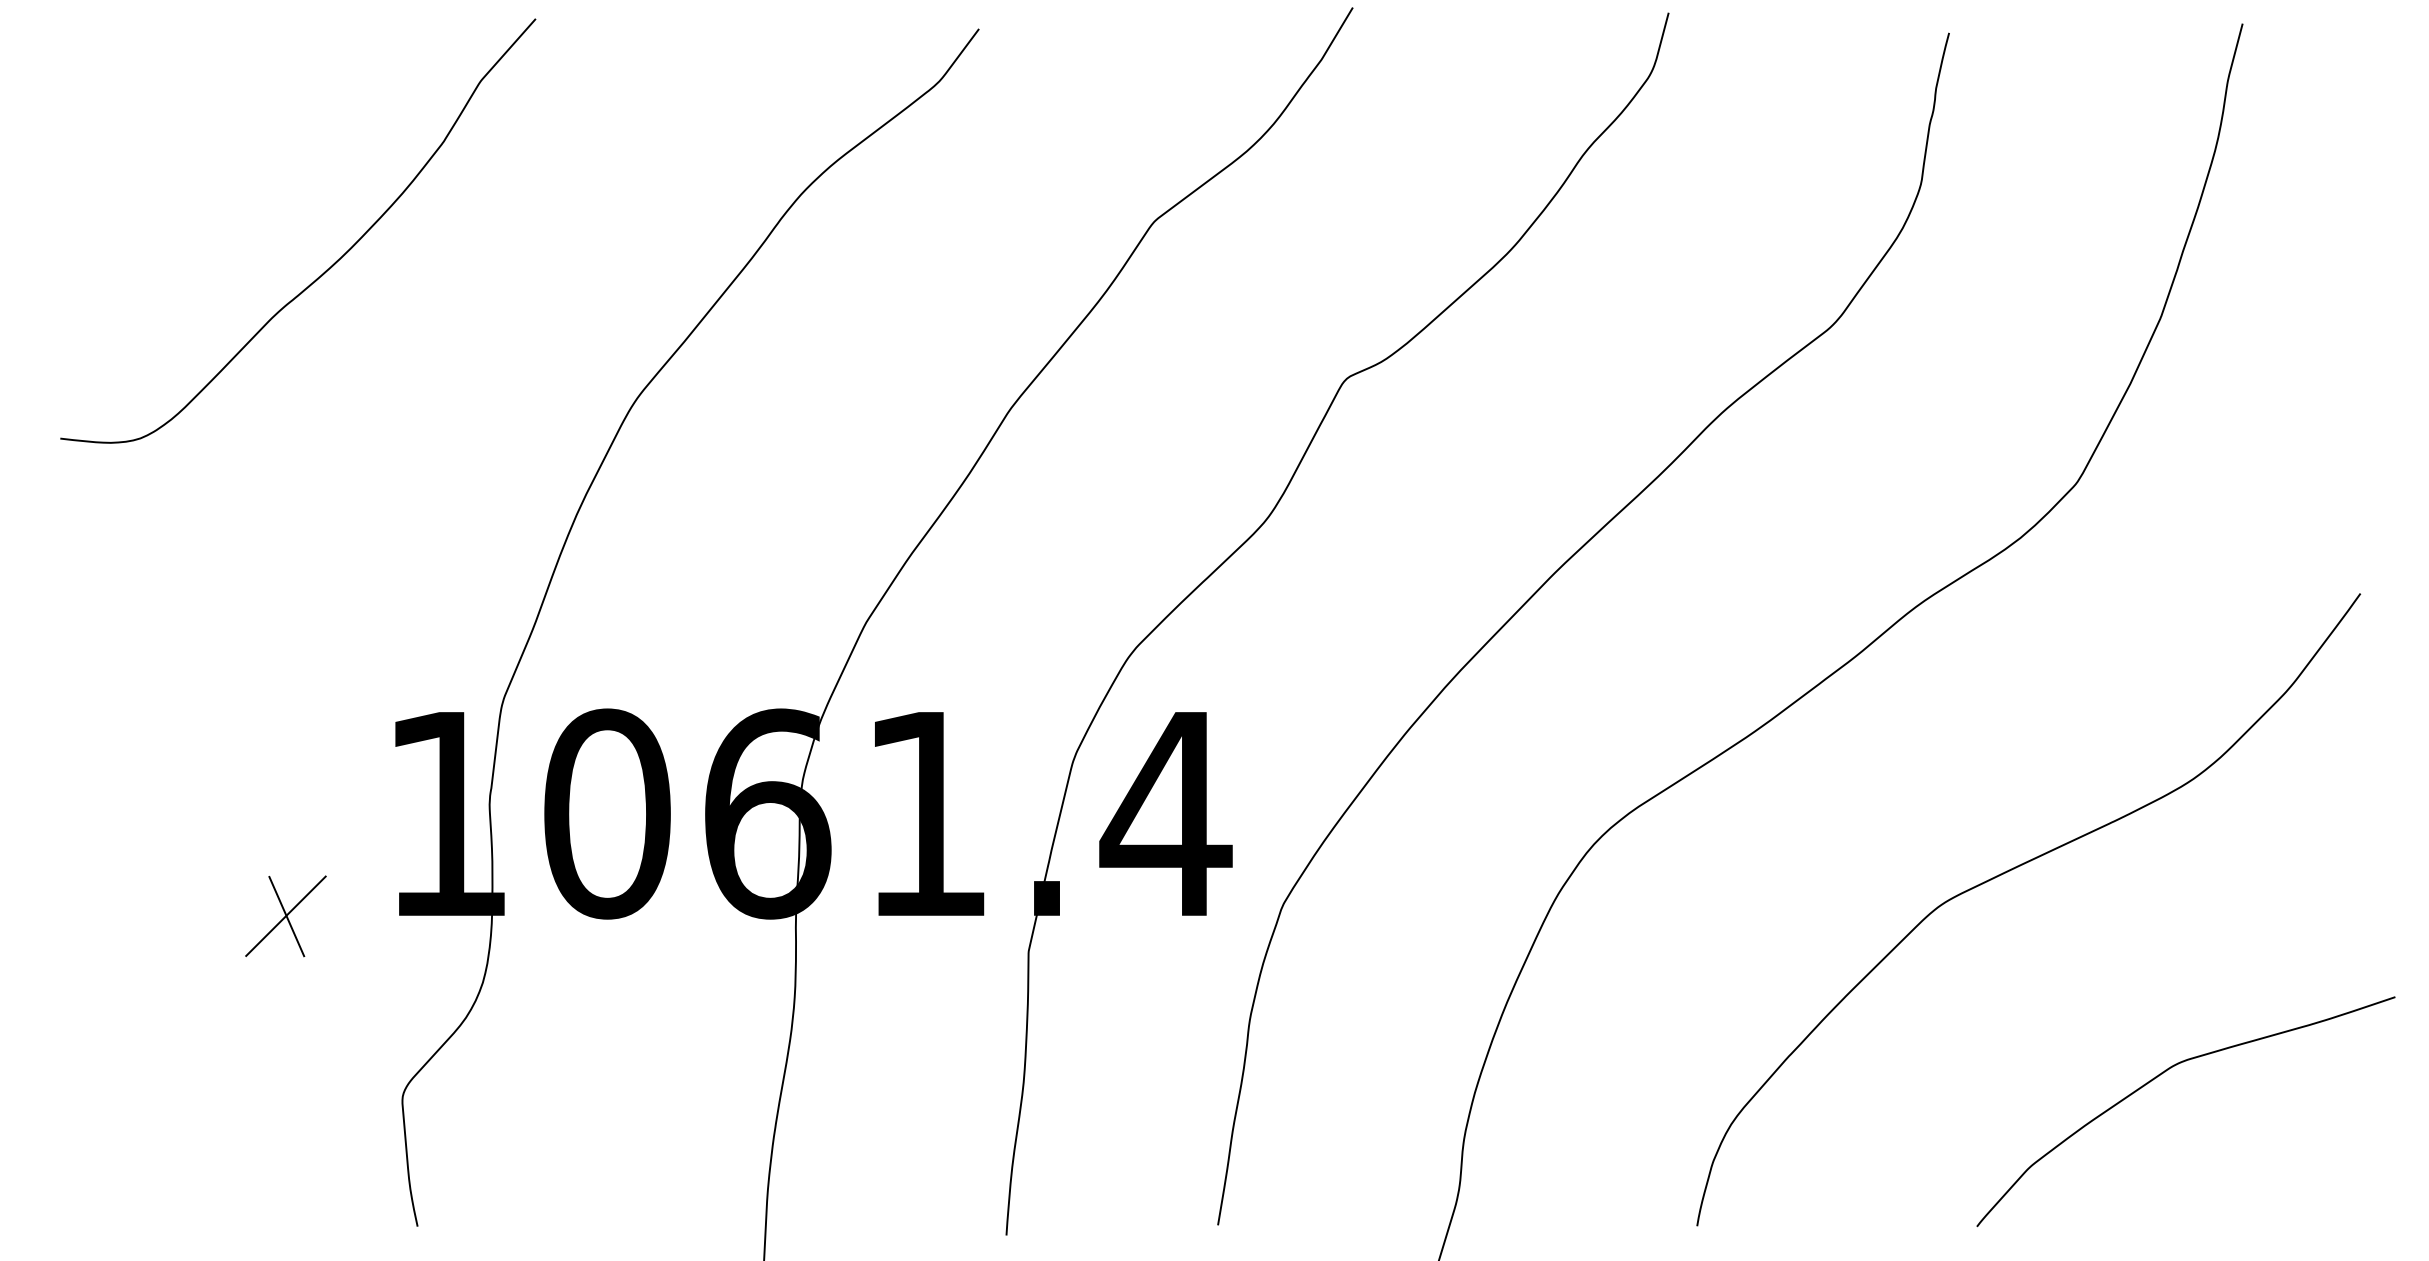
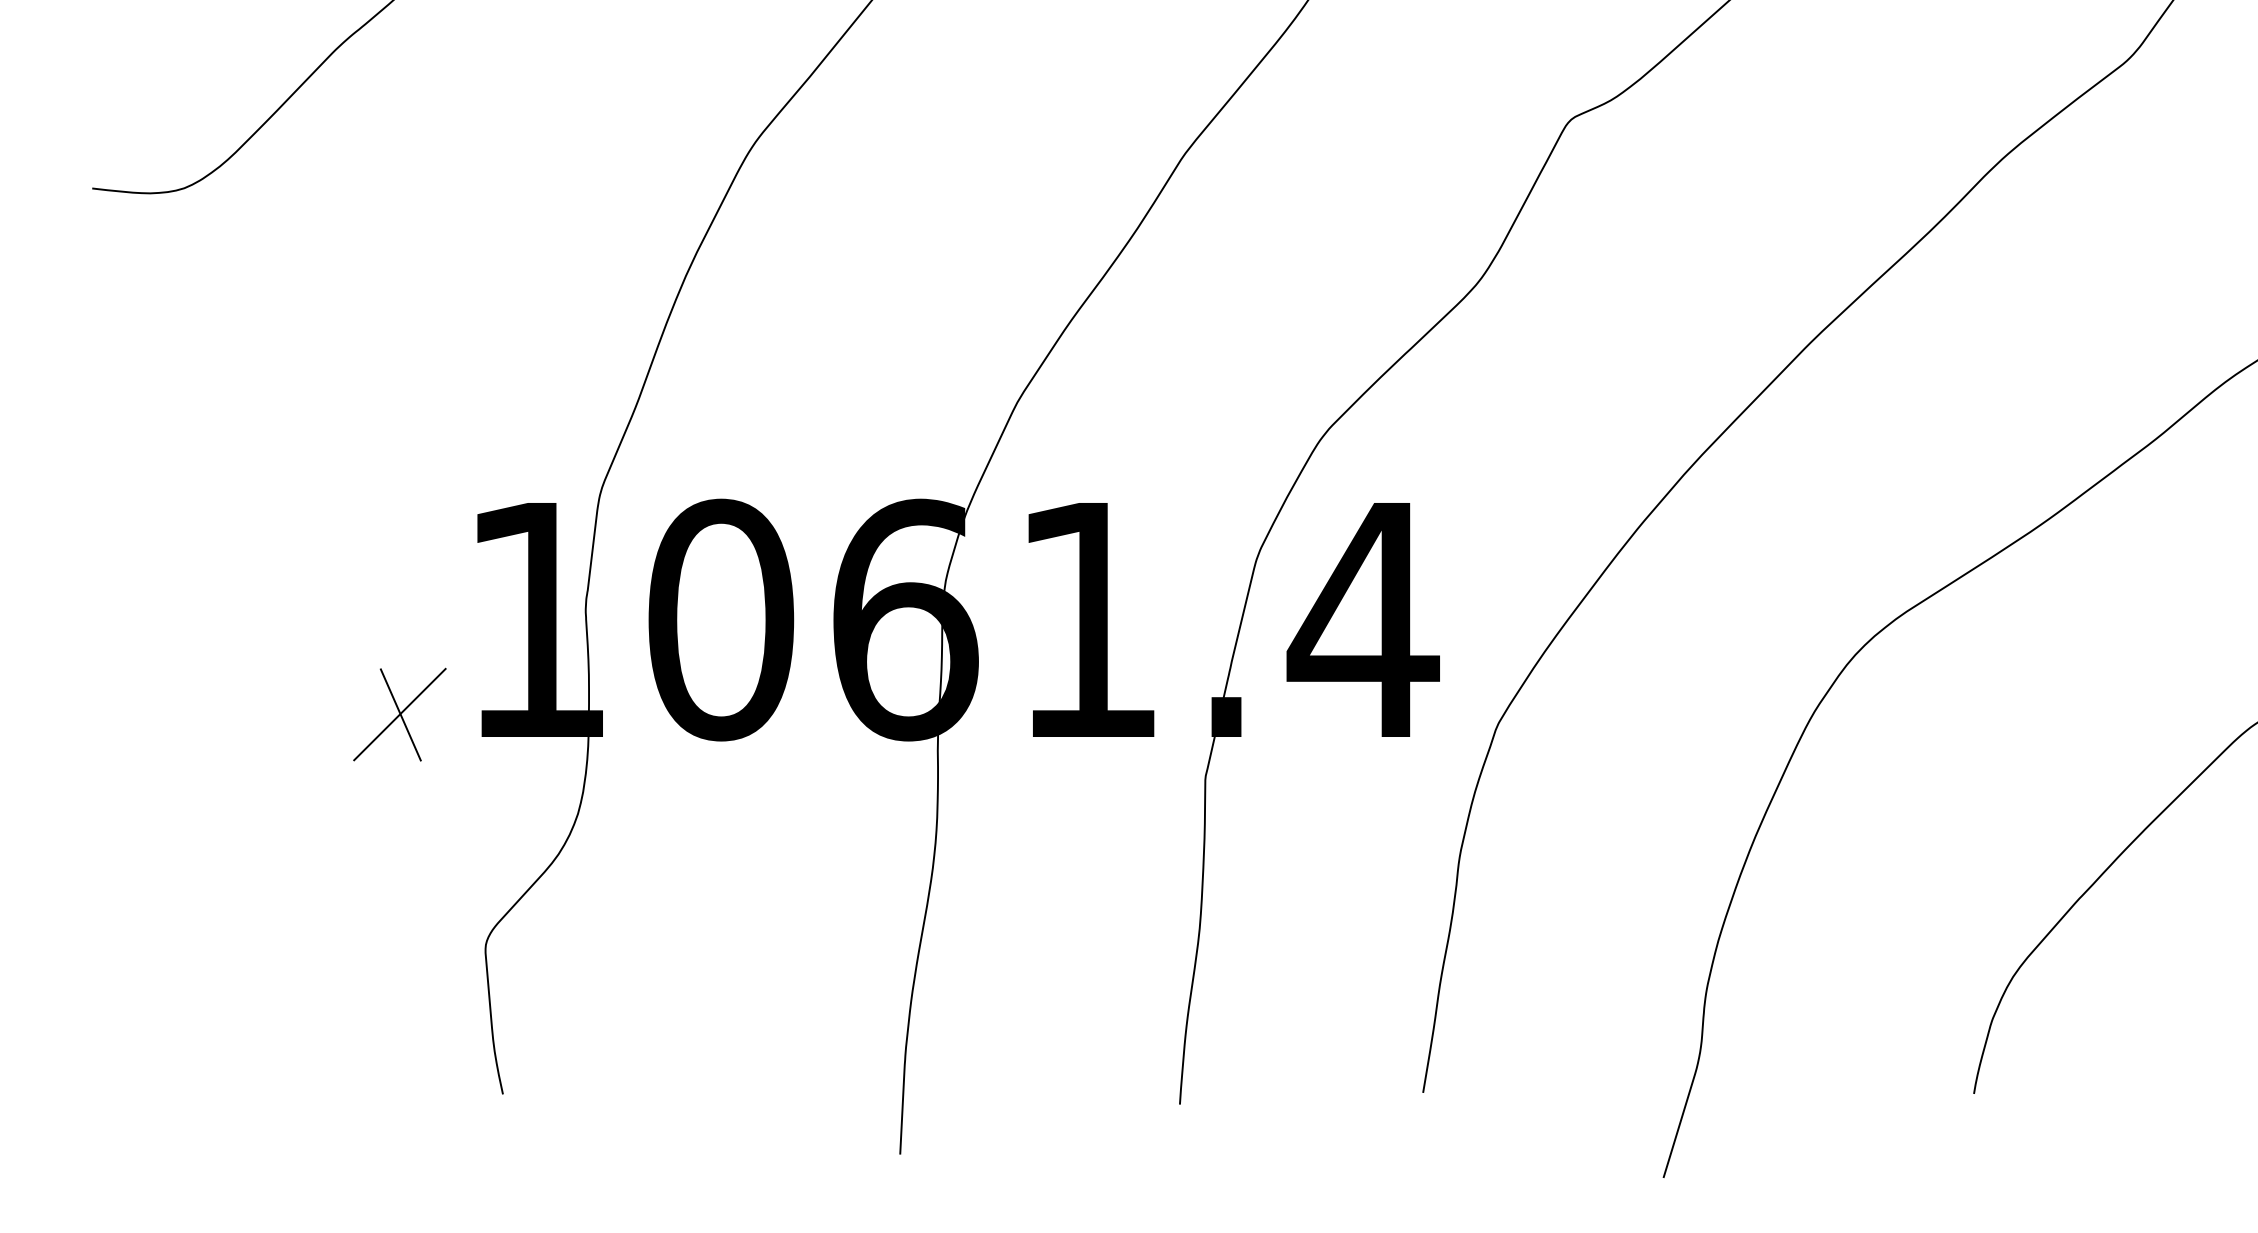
part: (285, 916) -> (399, 714), moved

